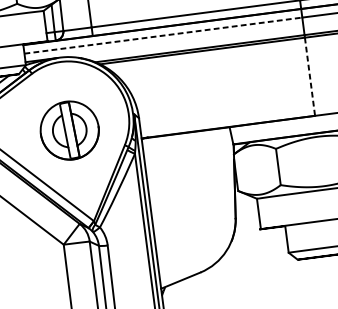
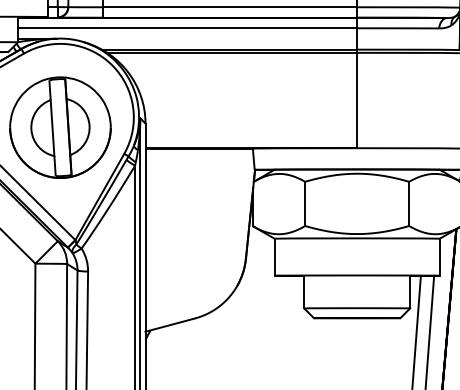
line: (163, 35) -> (187, 28), dashed -> solid
line: (310, 76) -> (357, 100), dashed -> solid
part: (69, 130) -> (60, 127), size x1.43

